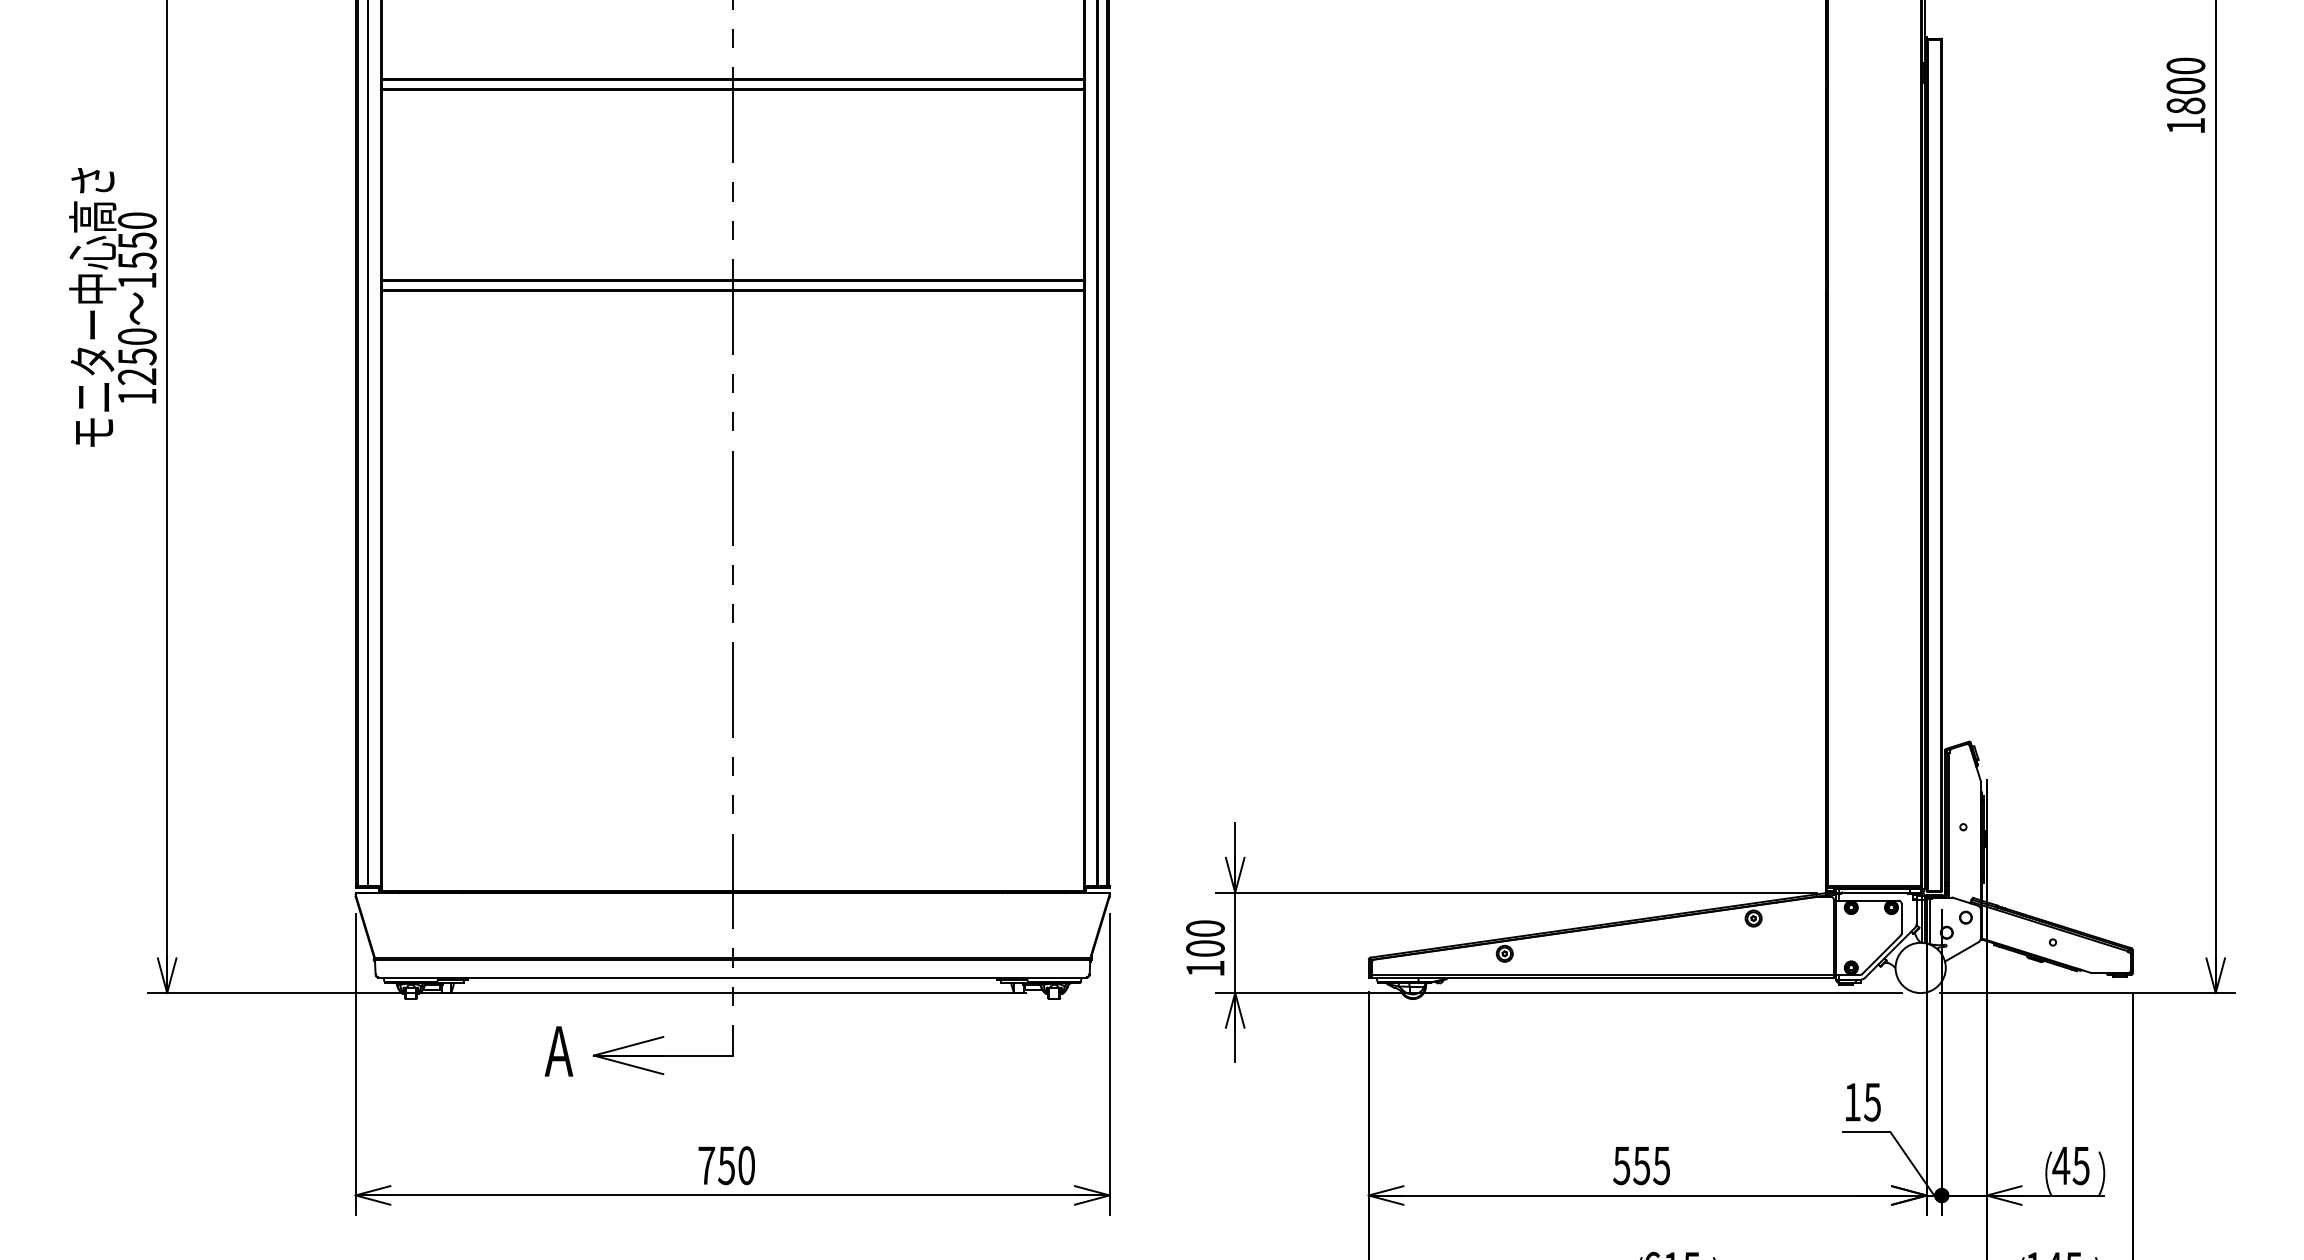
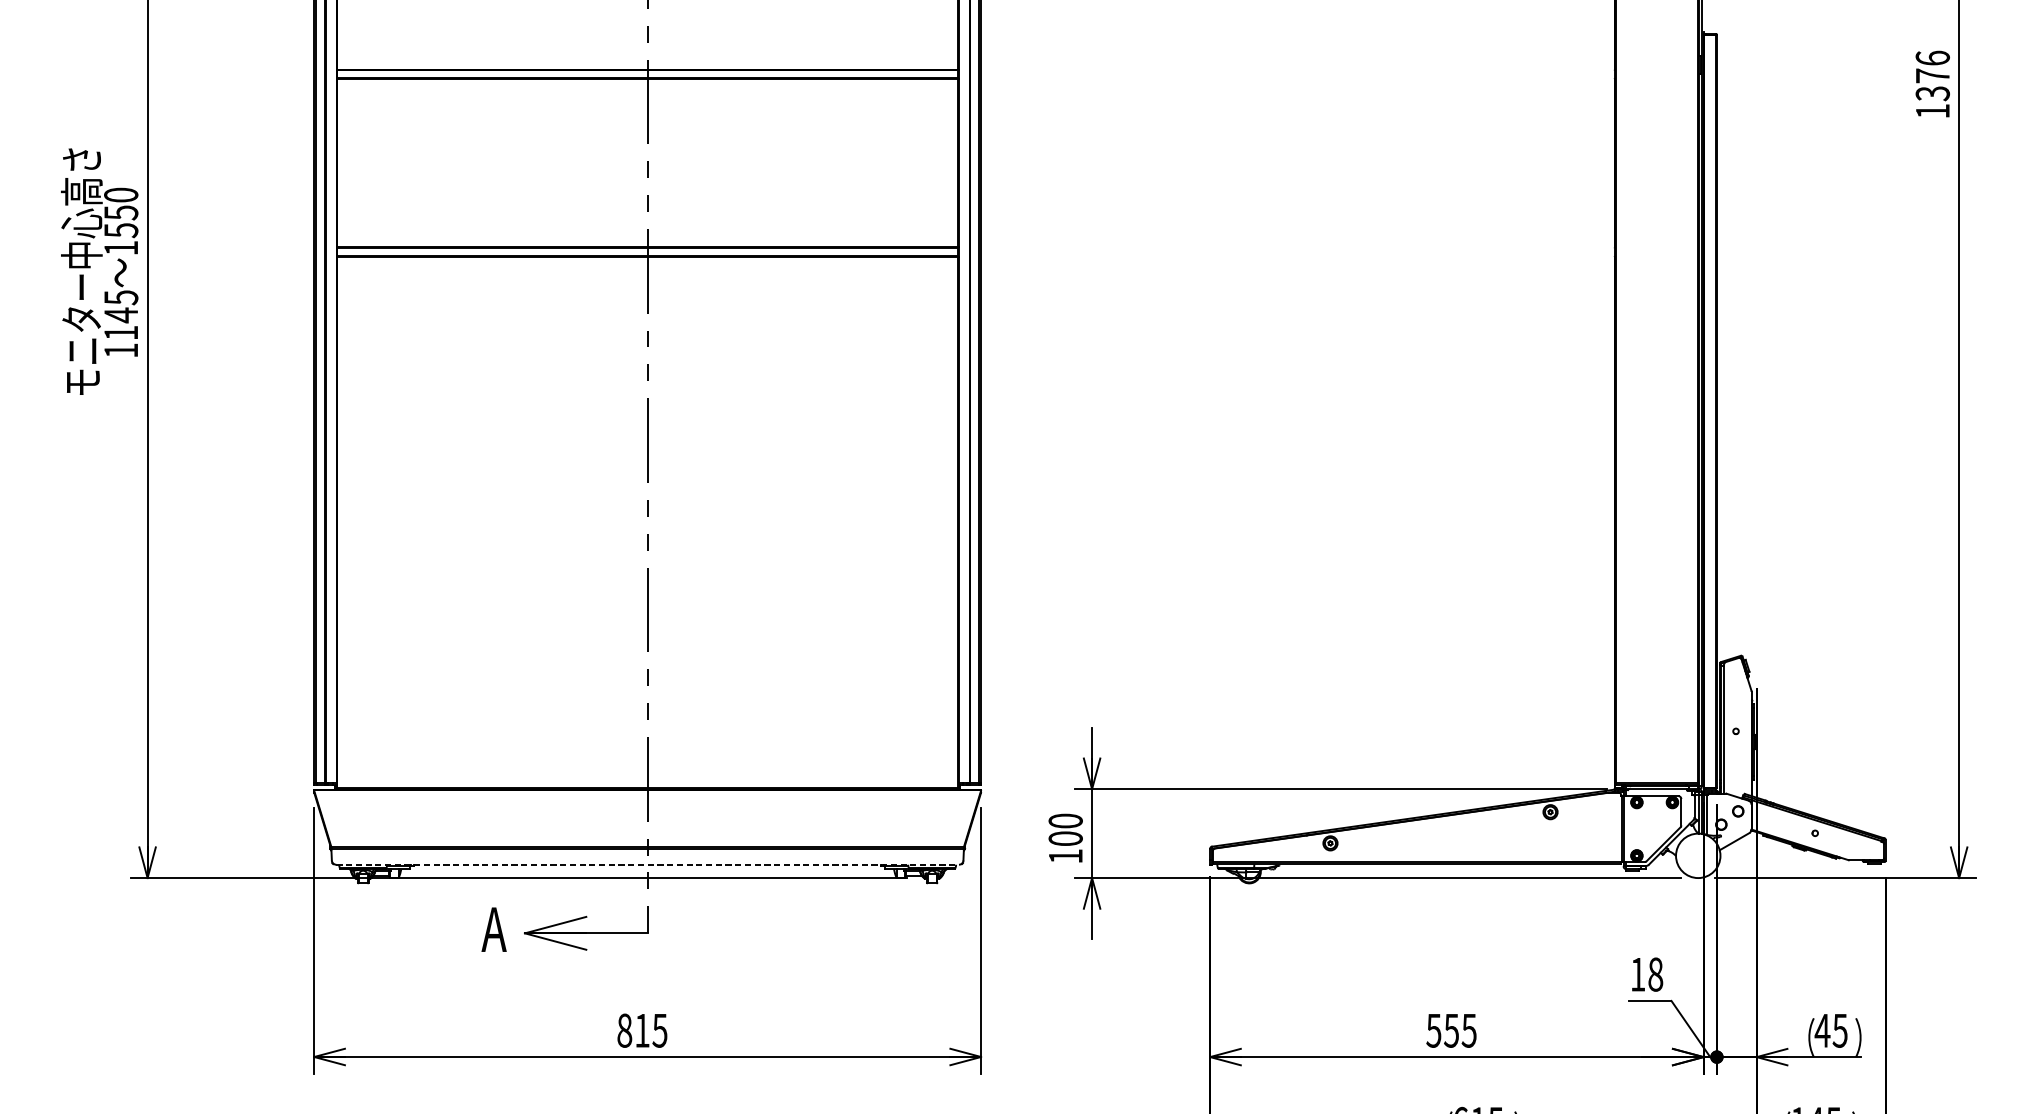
text: (2185, 85) -> (1932, 75), 1800 -> 1376
text: (136, 356) -> (120, 315), 1250 -> 1145
line: (733, 978) -> (648, 865), solid -> dashed
text: (1871, 1102) -> (1654, 974), 15 -> 18
text: (726, 1165) -> (642, 1030), 750 -> 815

